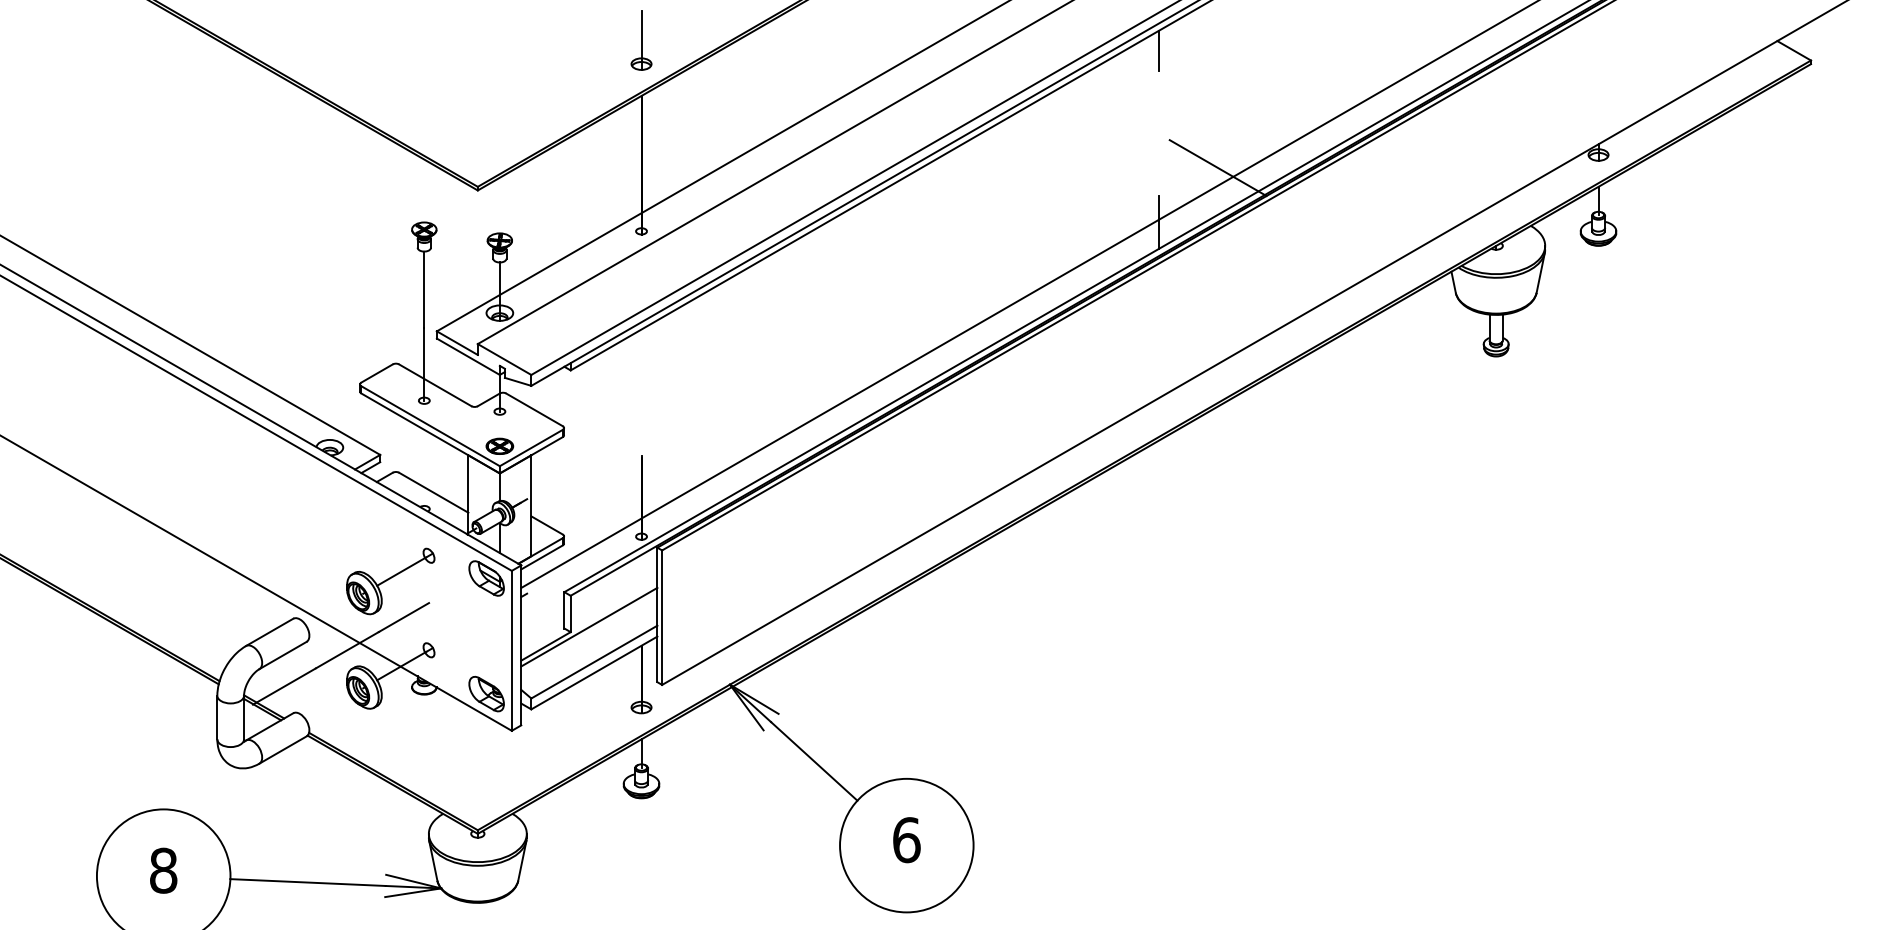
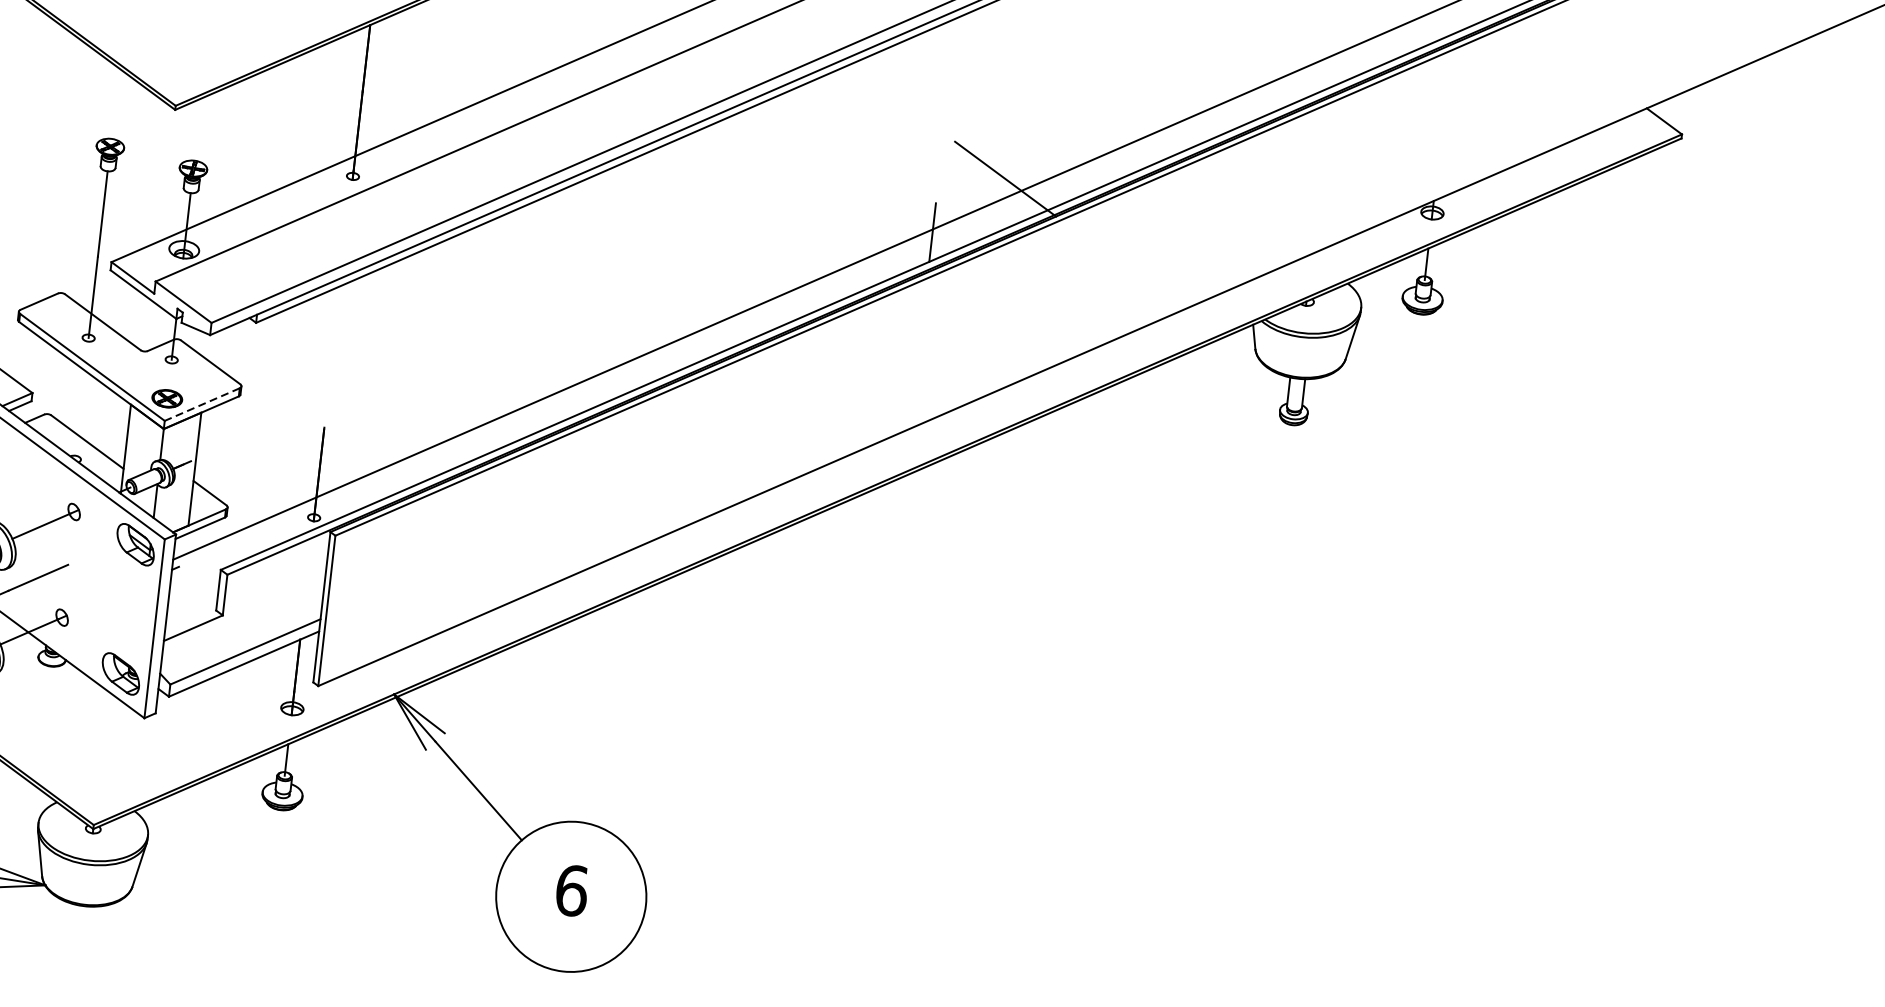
line: (1159, 50) -> (955, 40), removed
line: (530, 448) -> (201, 405), solid -> dashed
line: (589, 626) -> (244, 611), removed

